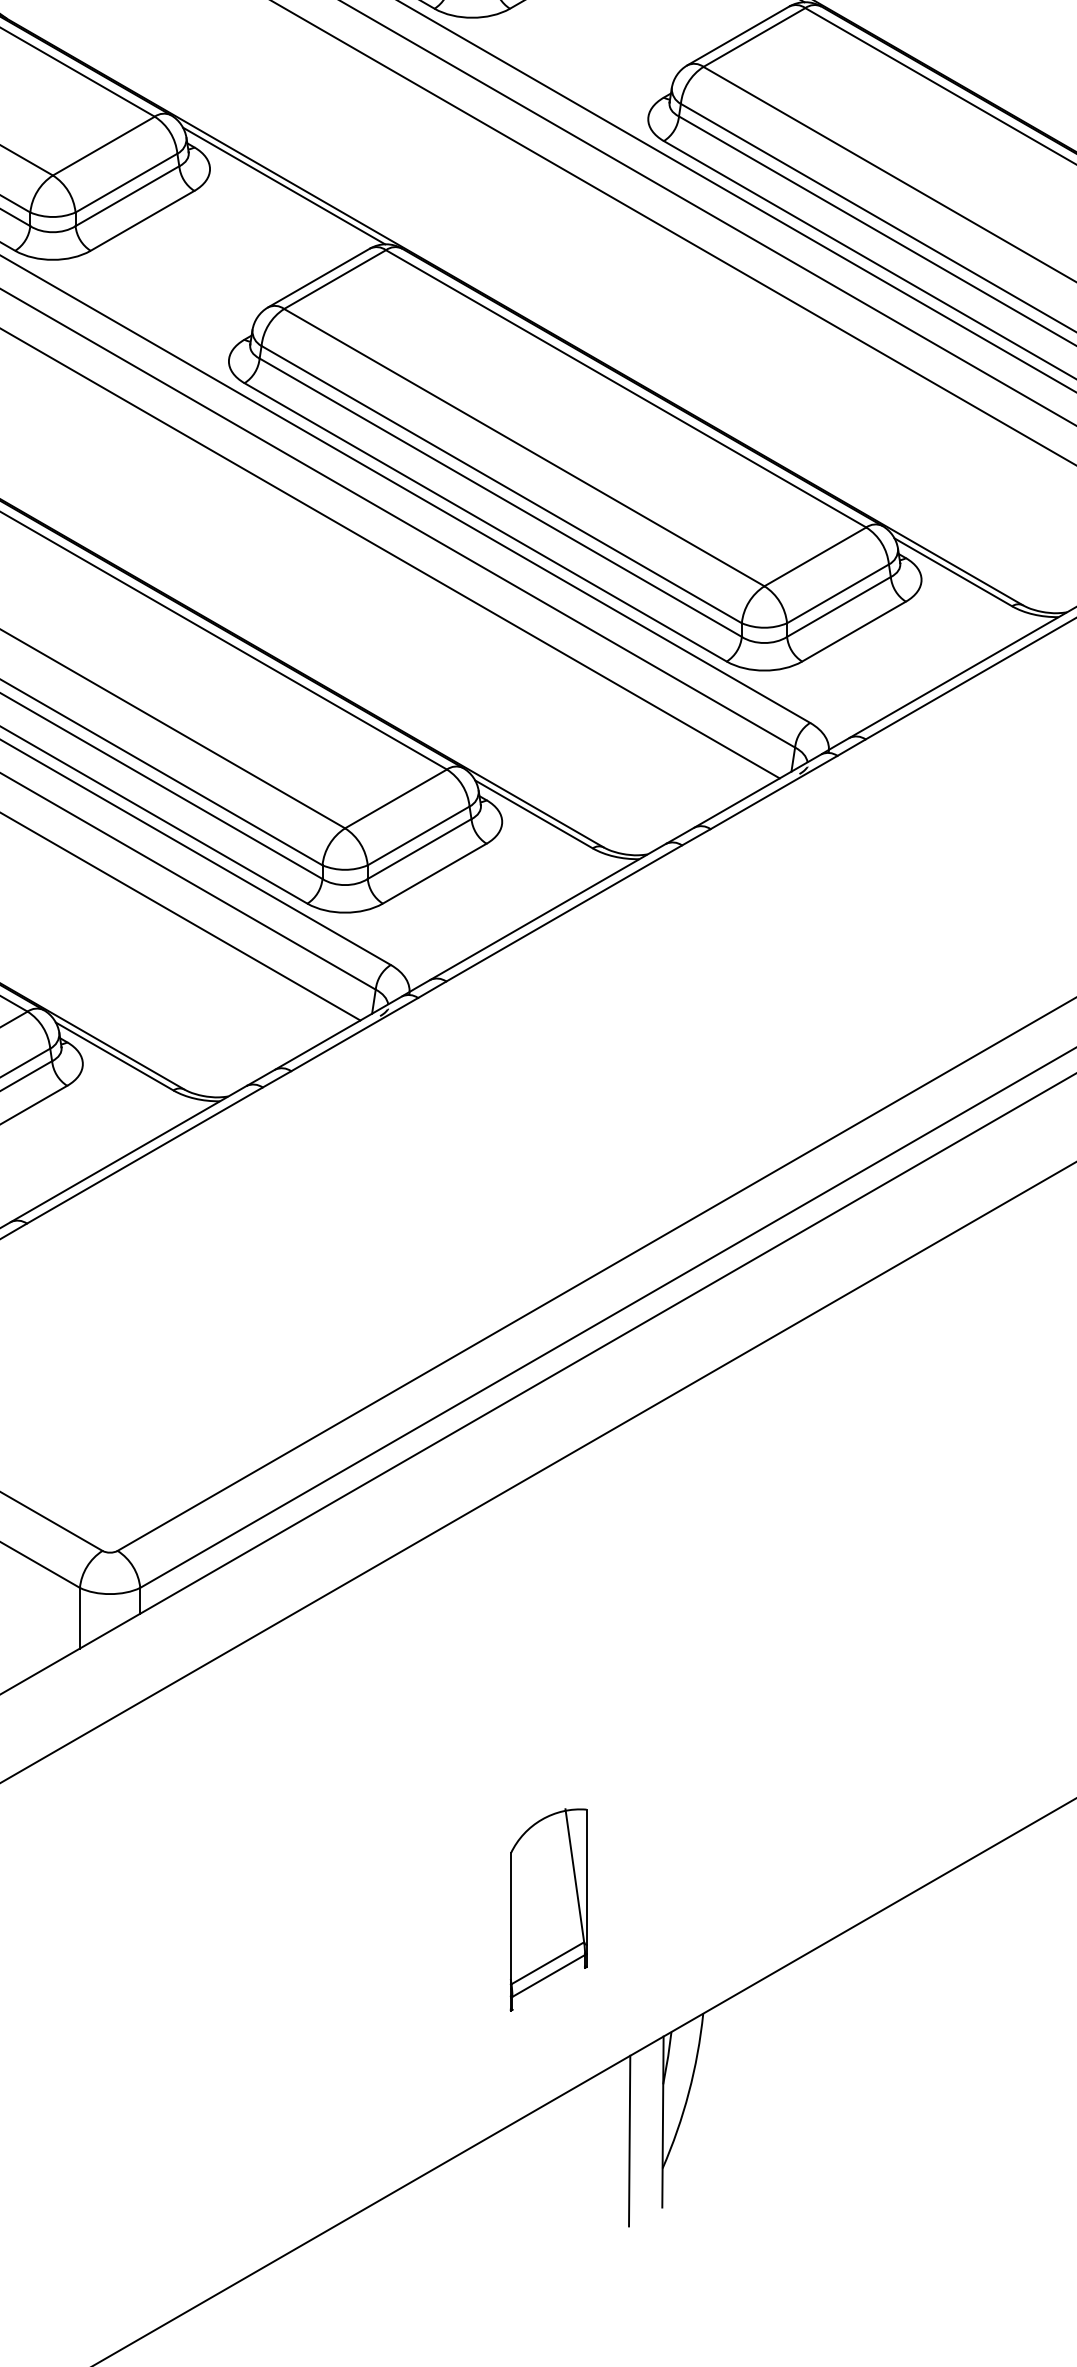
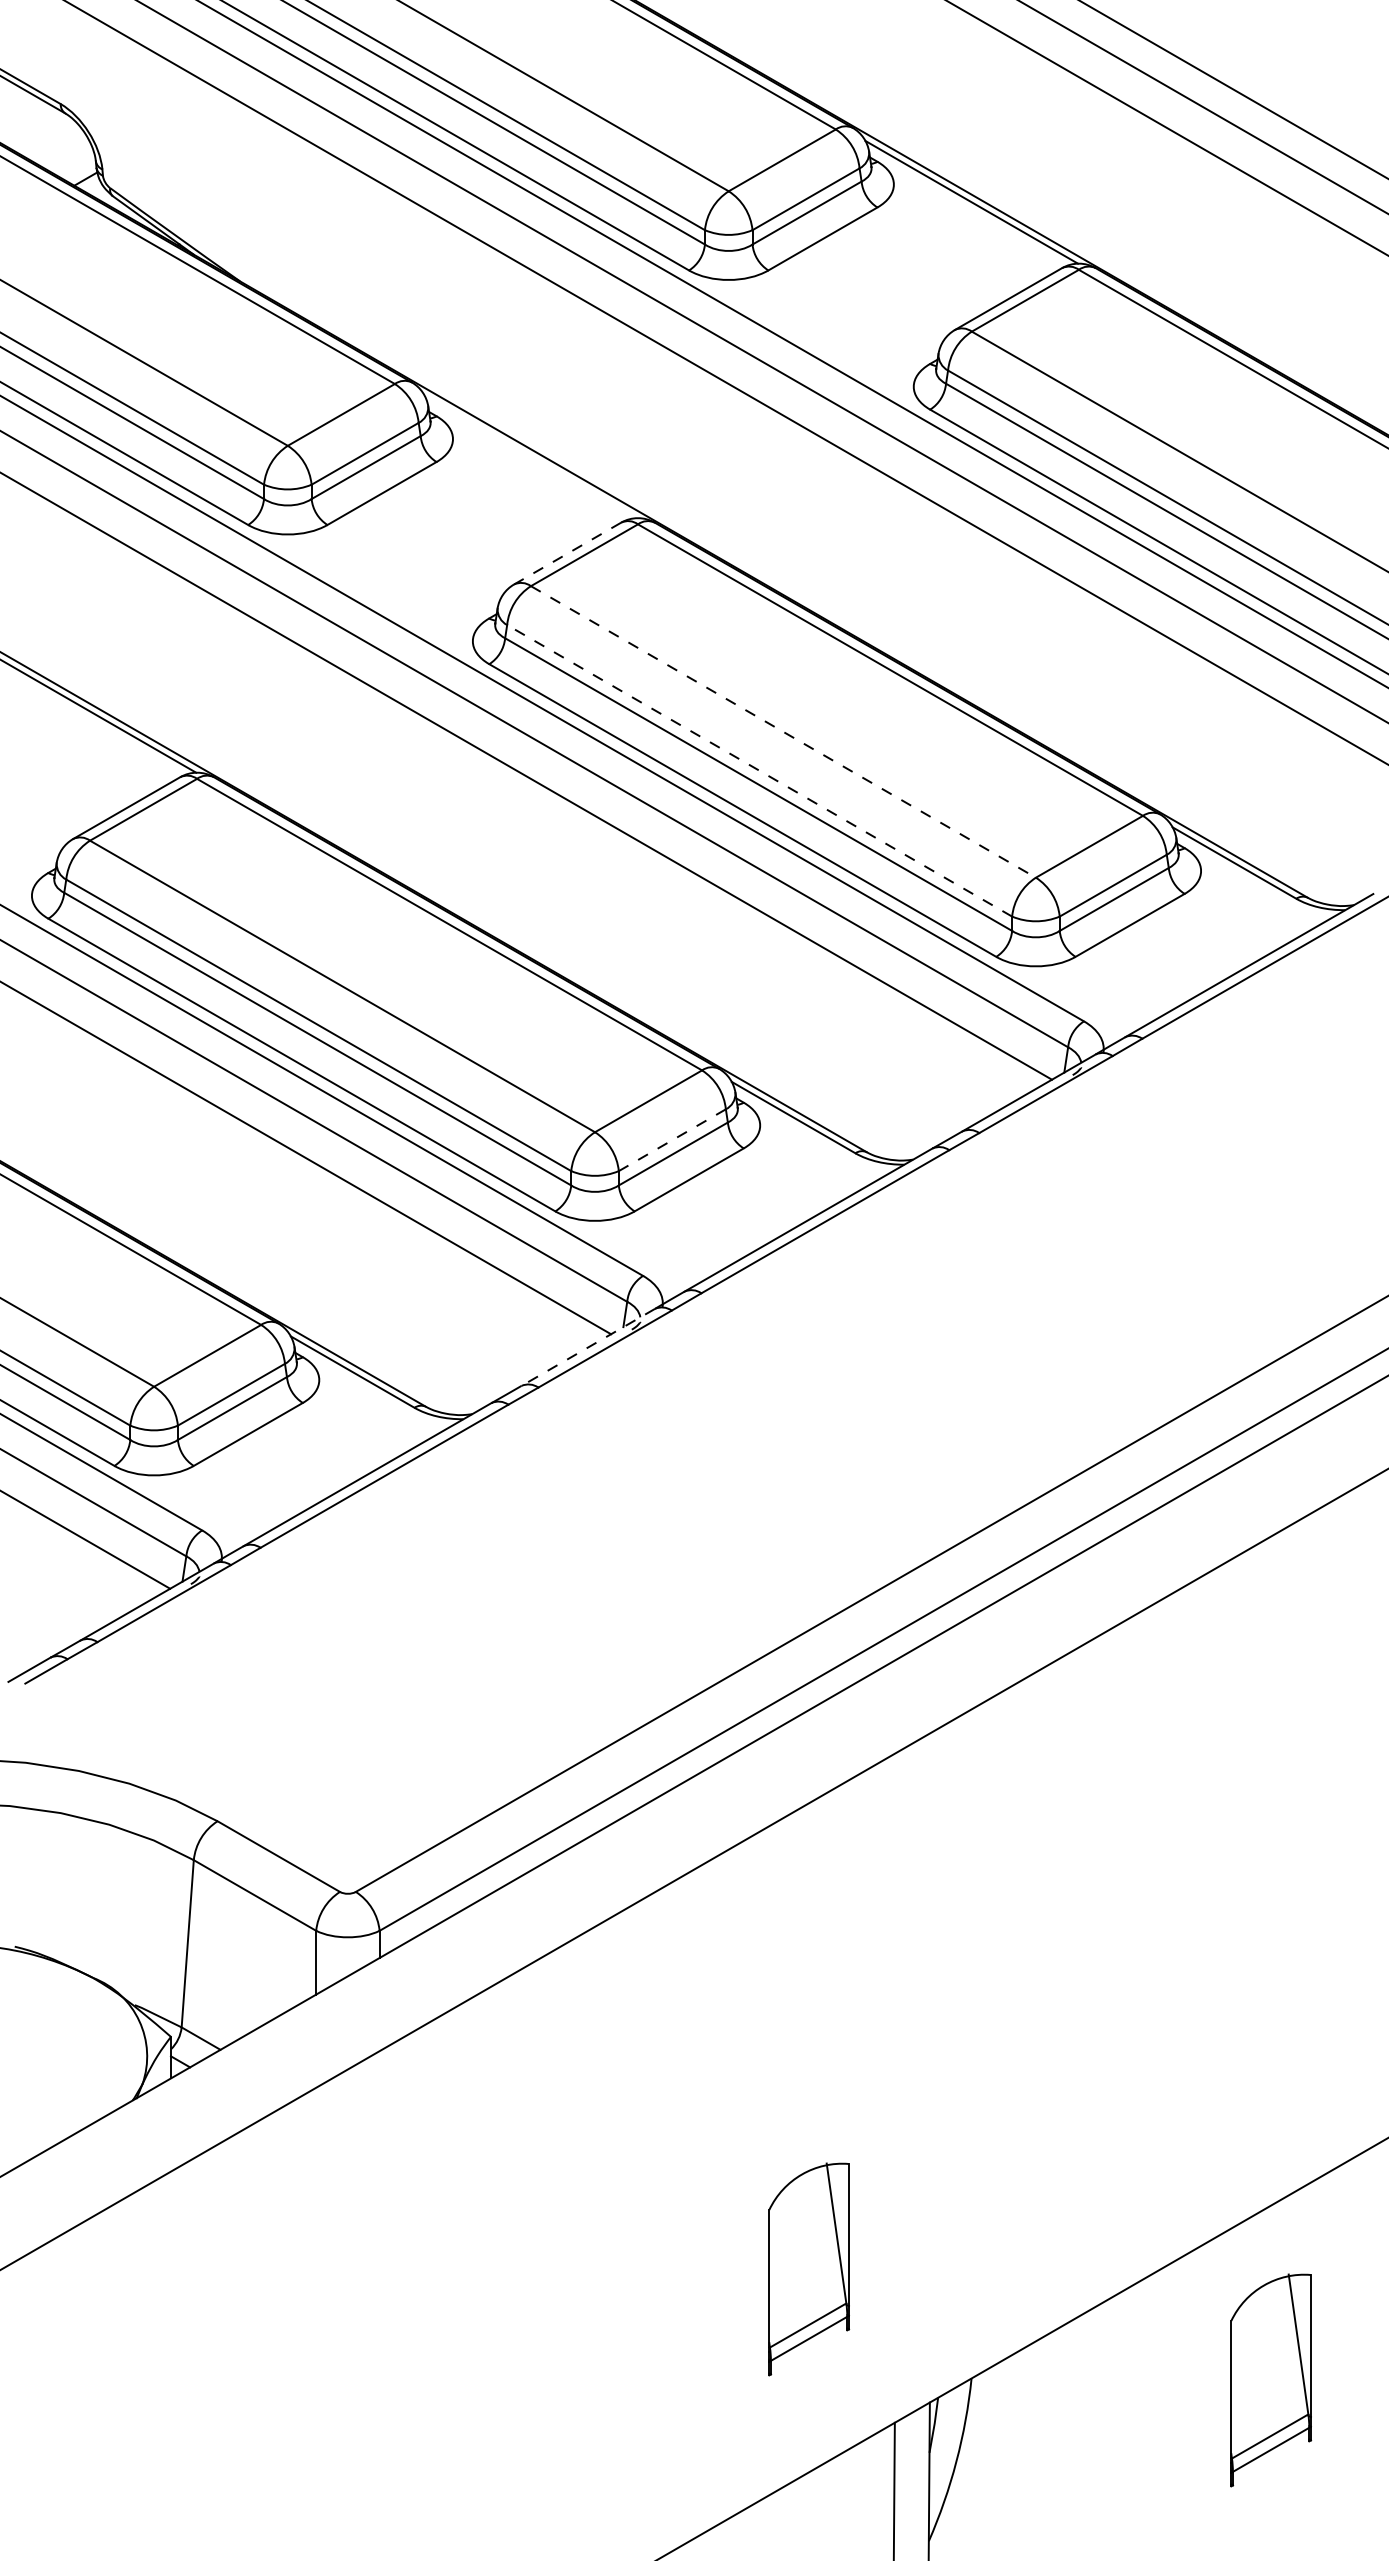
line: (283, 185) -> (530, 456), removed
line: (318, 277) -> (567, 553), solid -> dashed
line: (524, 447) -> (783, 731), solid -> dashed
line: (501, 484) -> (759, 770), solid -> dashed
line: (418, 836) -> (672, 1140), solid -> dashed
line: (337, 1033) -> (587, 1347), solid -> dashed
part: (988, 2015) -> (1271, 2380), added

